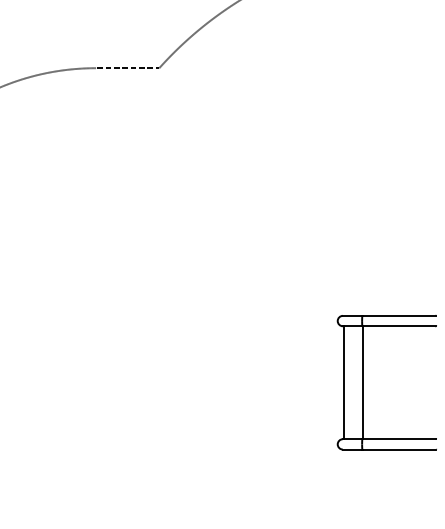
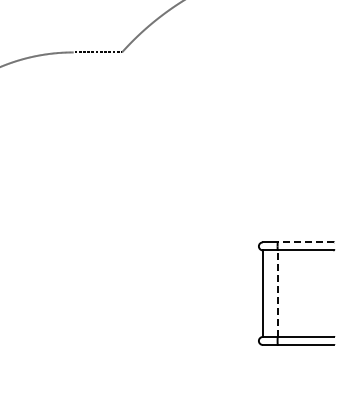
line: (398, 316) -> (305, 242), solid -> dashed
line: (363, 382) -> (278, 293), solid -> dashed

